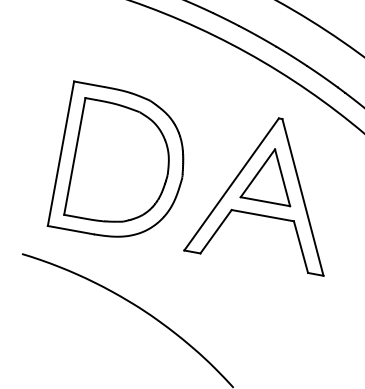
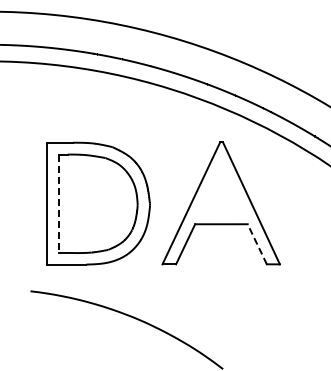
line: (75, 157) -> (59, 204), solid -> dashed
part: (270, 175) -> (221, 190), removed
line: (301, 246) -> (257, 243), solid -> dashed

